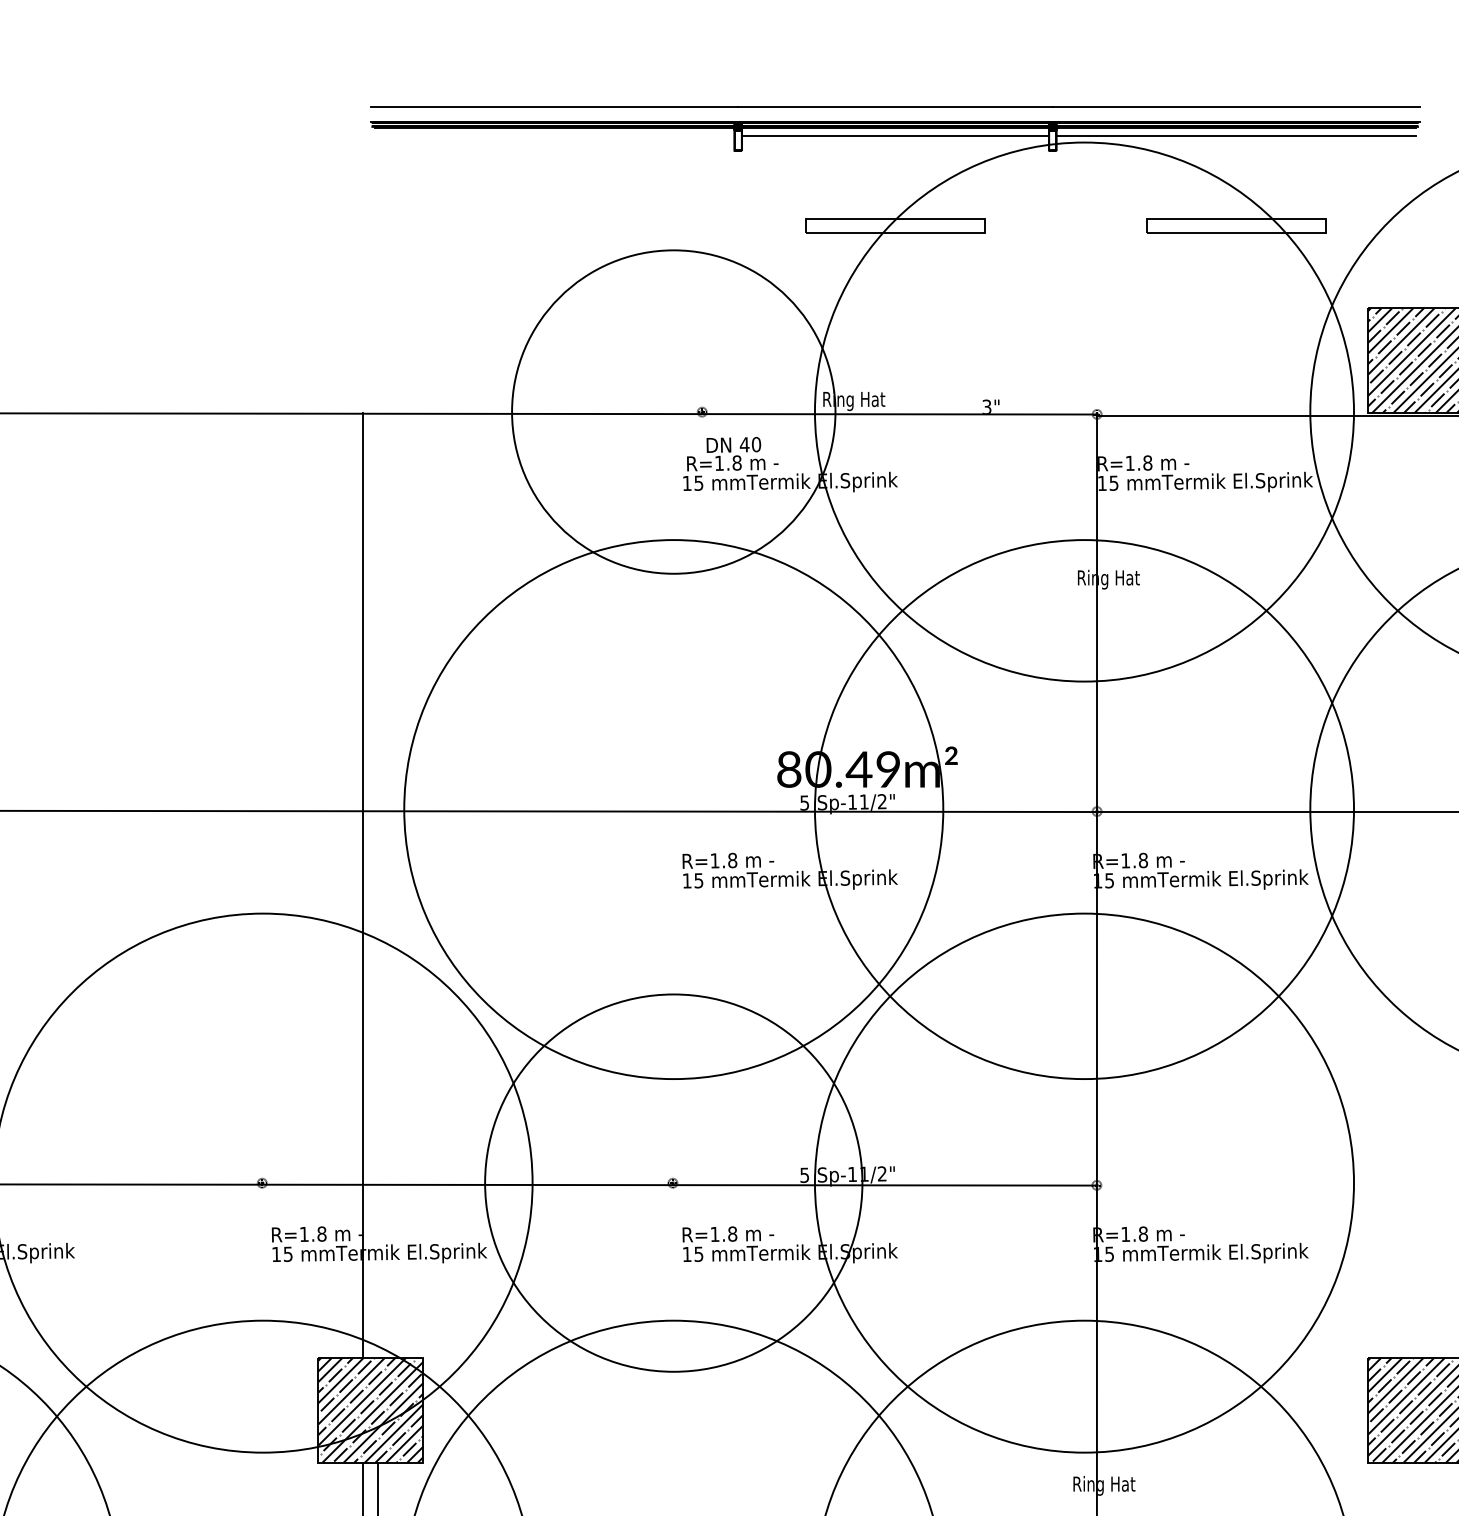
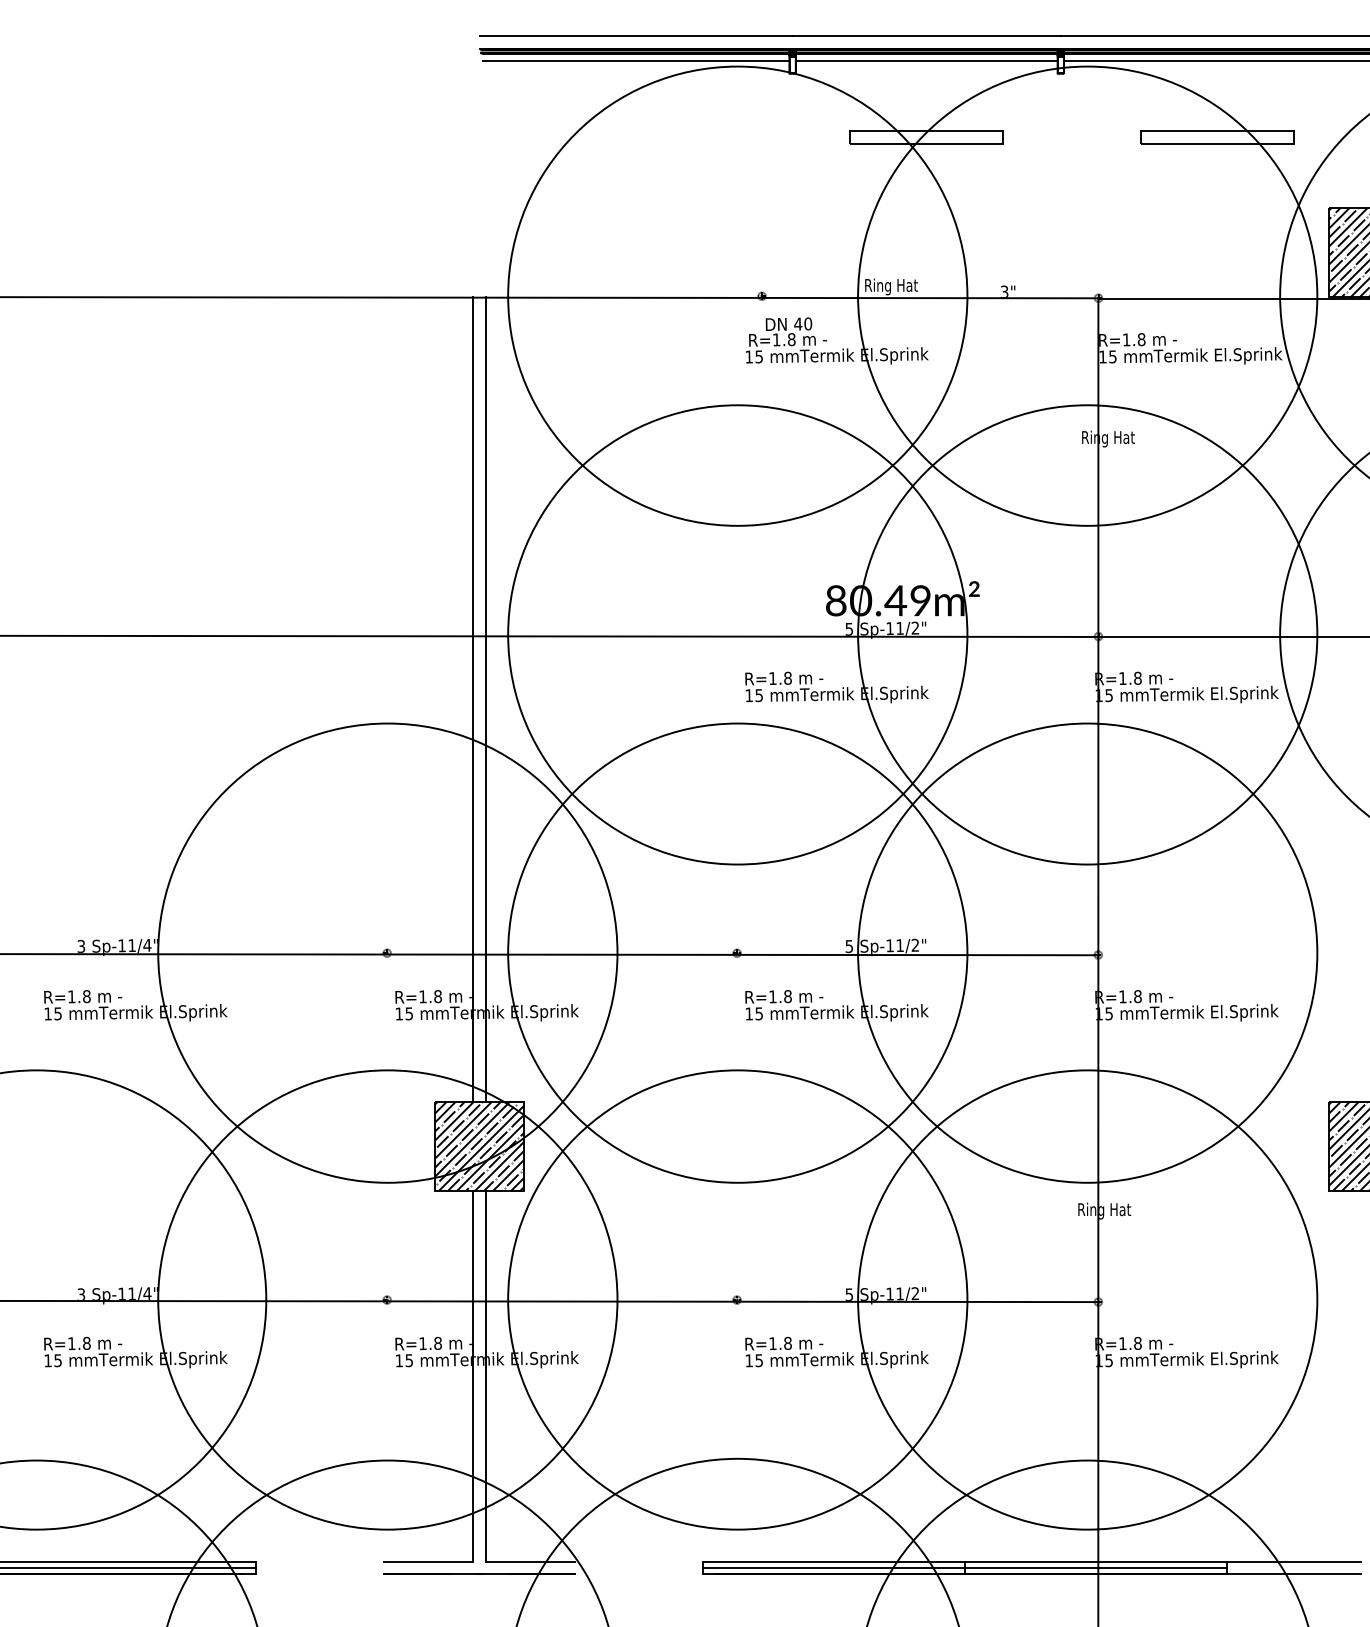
line: (553, 135) -> (635, 60), added
circle: (673, 411) -> (737, 295), size x1.67
line: (378, 885) -> (486, 699), added
circle: (673, 1182) -> (737, 952), size x1.43

